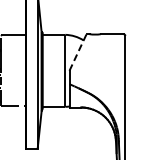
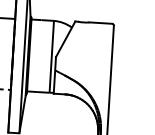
line: (78, 52) -> (66, 39), dashed -> solid

